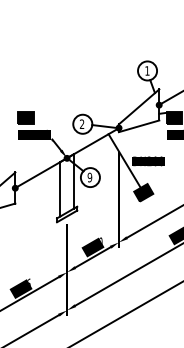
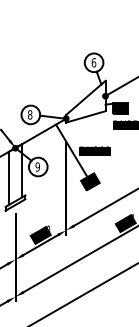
text: (147, 70) -> (94, 62), 1 -> 6
text: (81, 124) -> (29, 115), 2 -> 8

